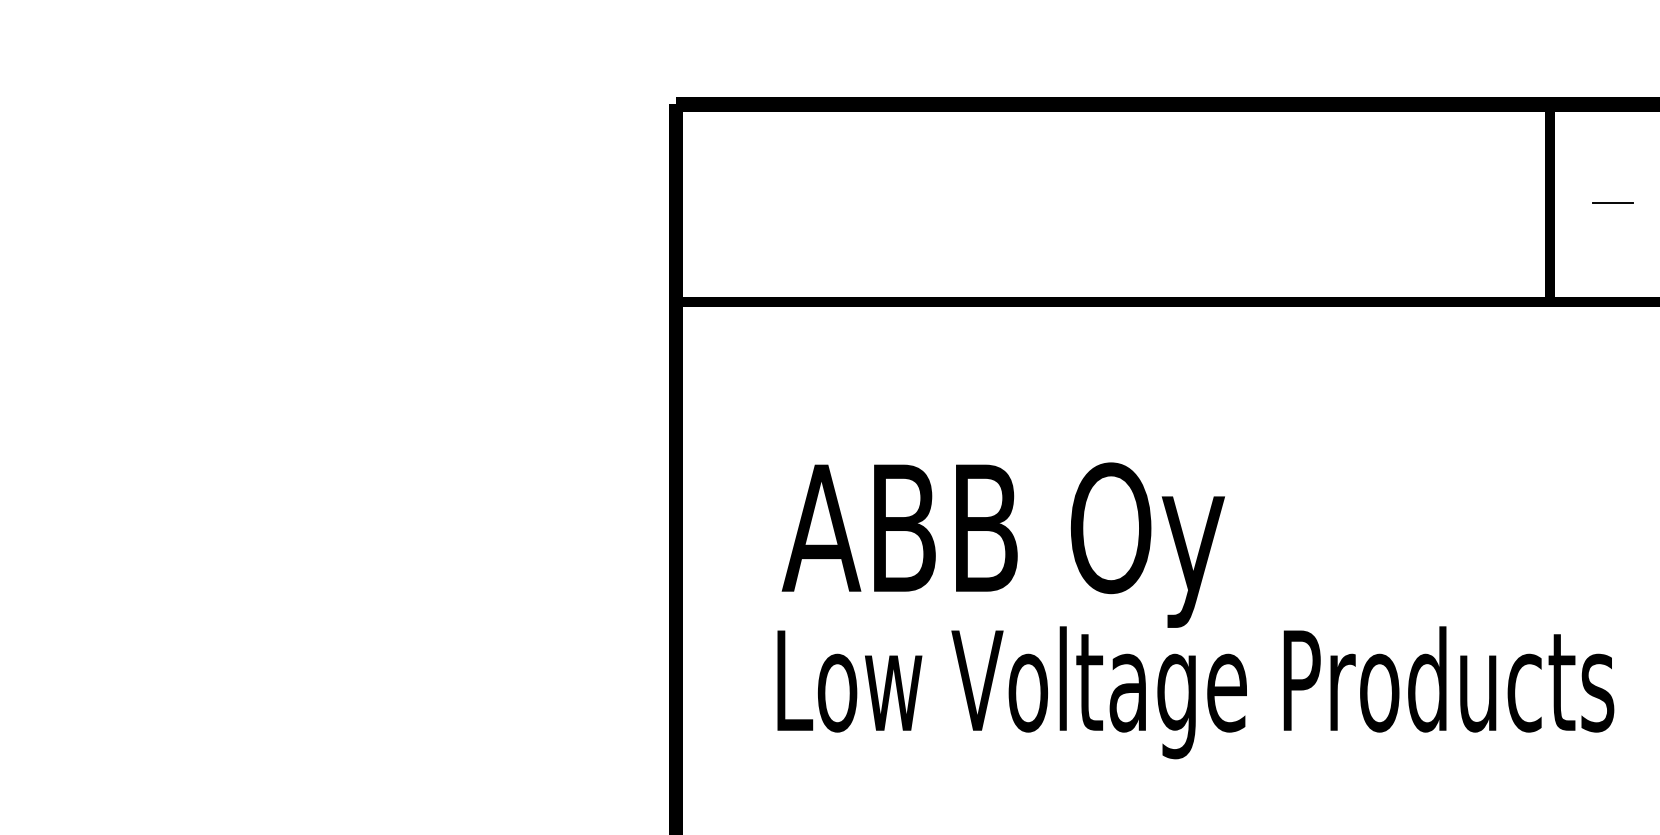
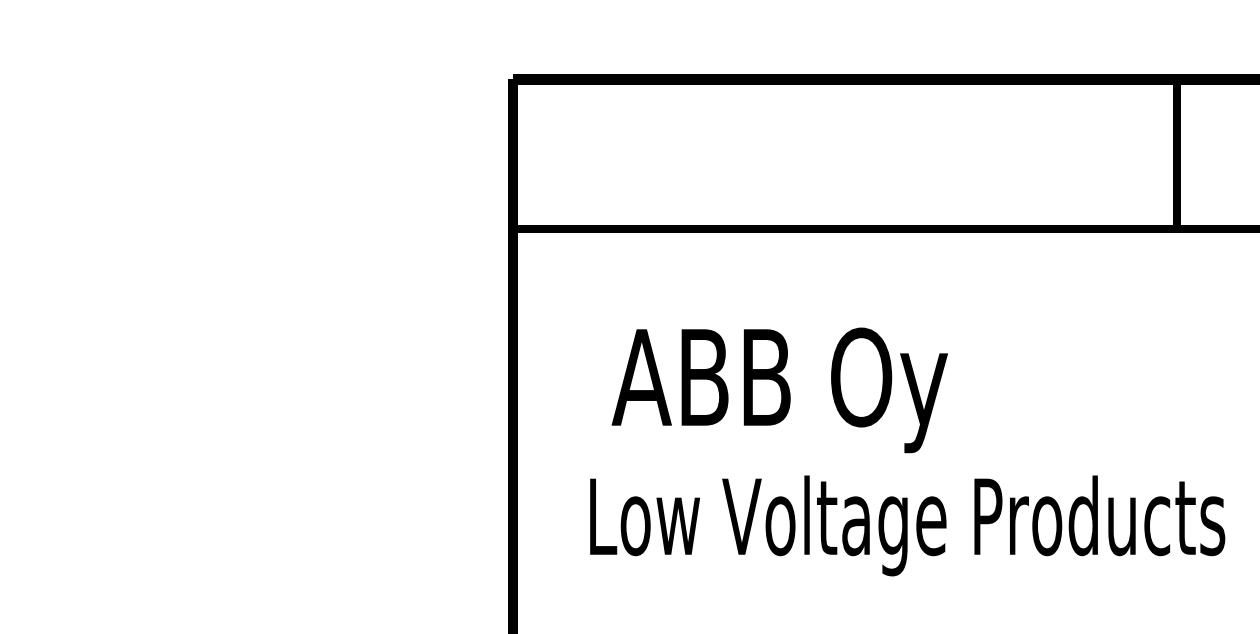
line: (1612, 203) -> (1223, 154), removed
text: (1002, 544) -> (779, 389), moved

